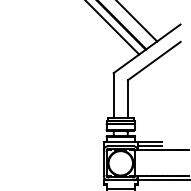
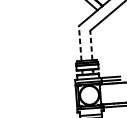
line: (113, 95) -> (80, 43), solid -> dashed
line: (127, 98) -> (91, 44), solid -> dashed

